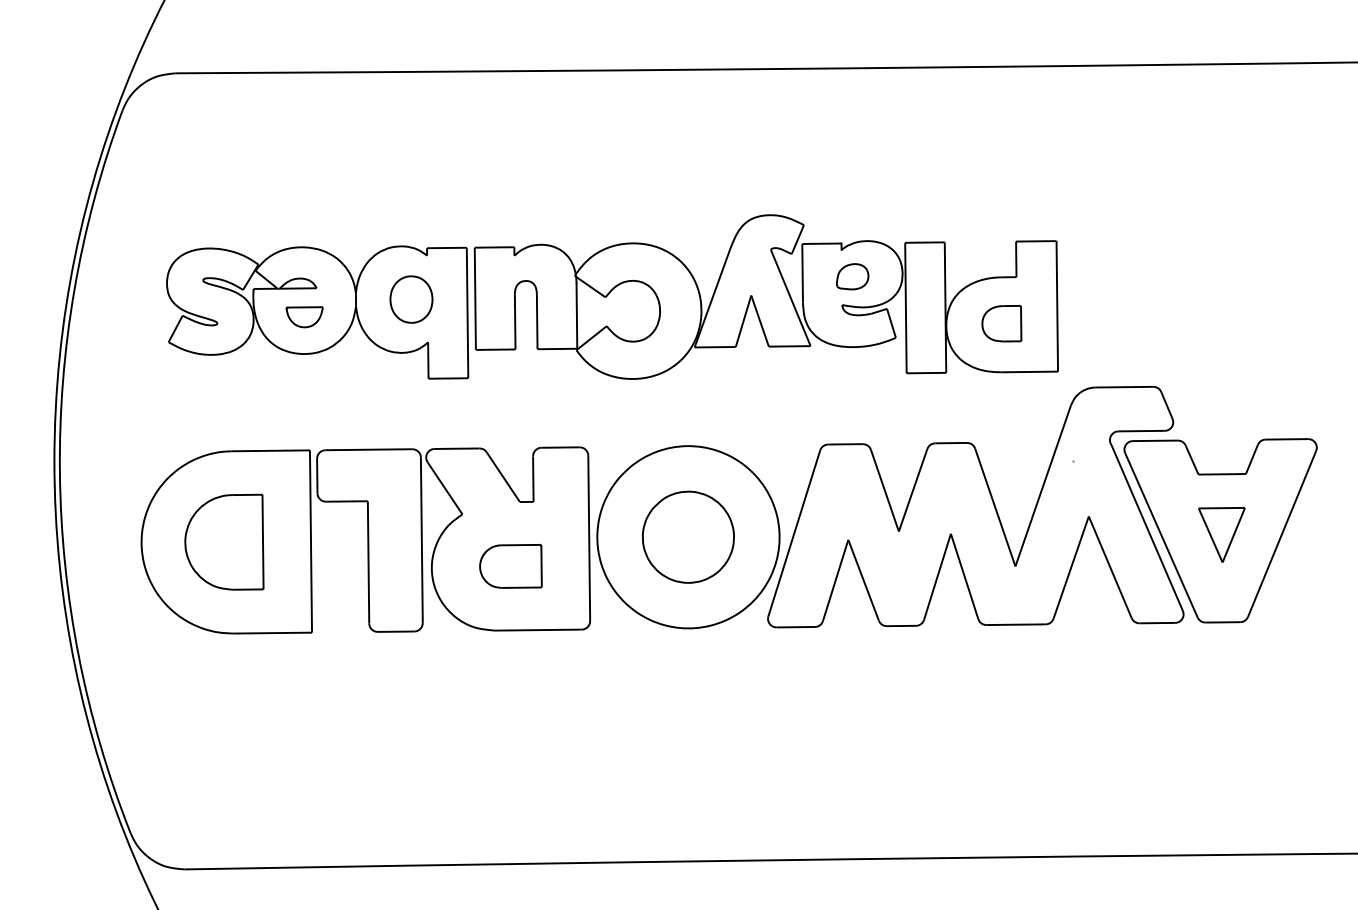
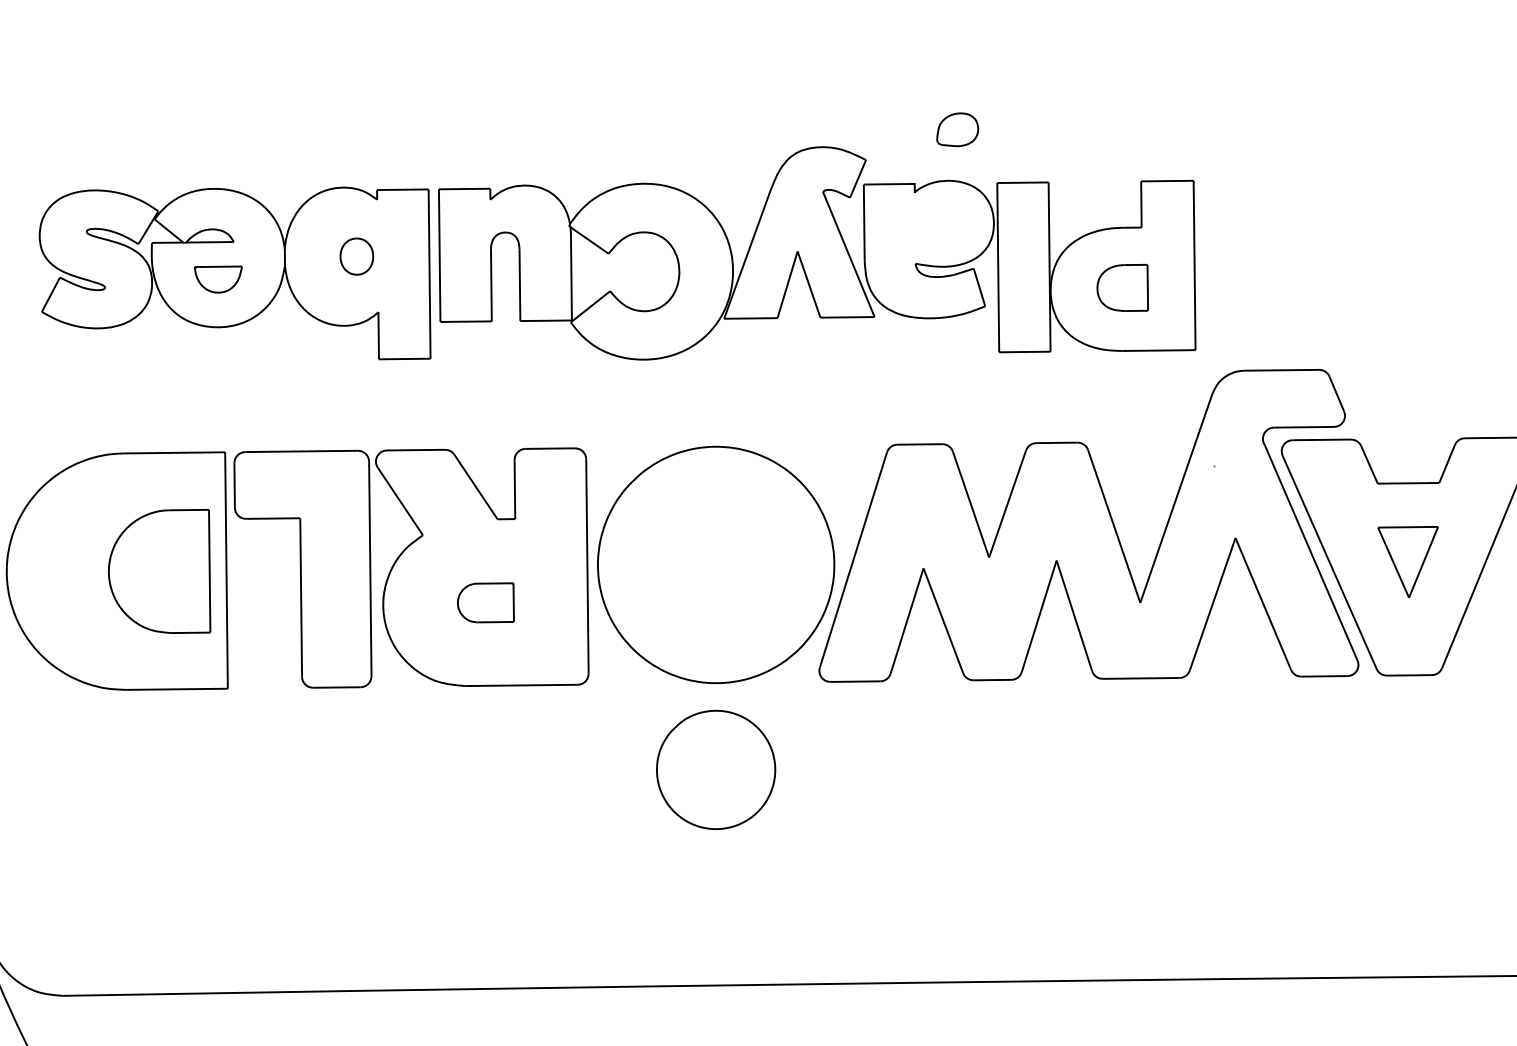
part: (852, 276) -> (957, 129), moved
part: (411, 299) -> (356, 256), size x0.6
part: (687, 536) -> (714, 768), moved
part: (224, 541) -> (159, 570), moved
part: (510, 566) -> (485, 602), size x0.7

